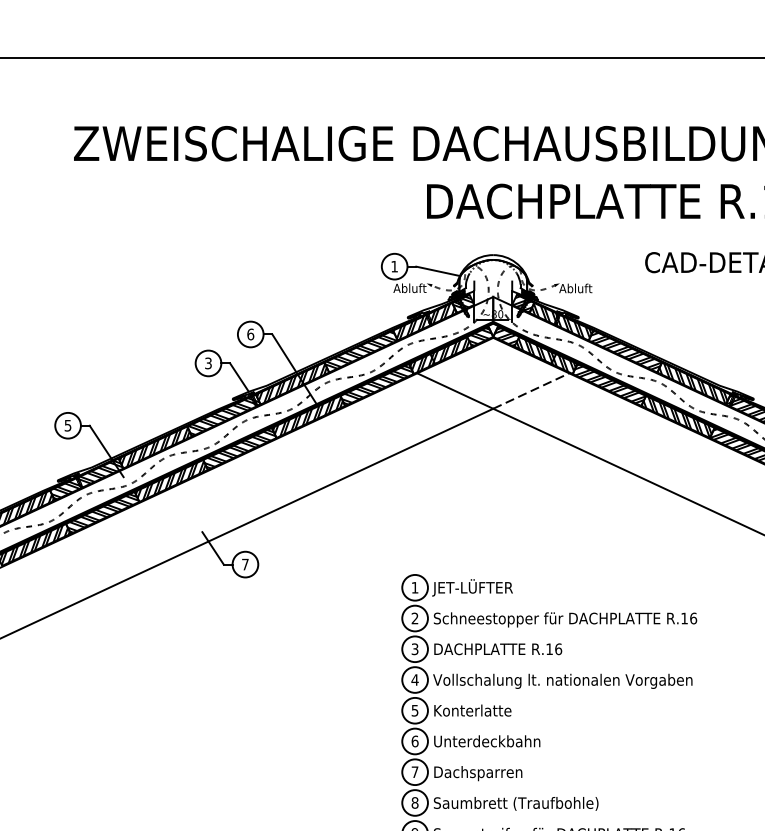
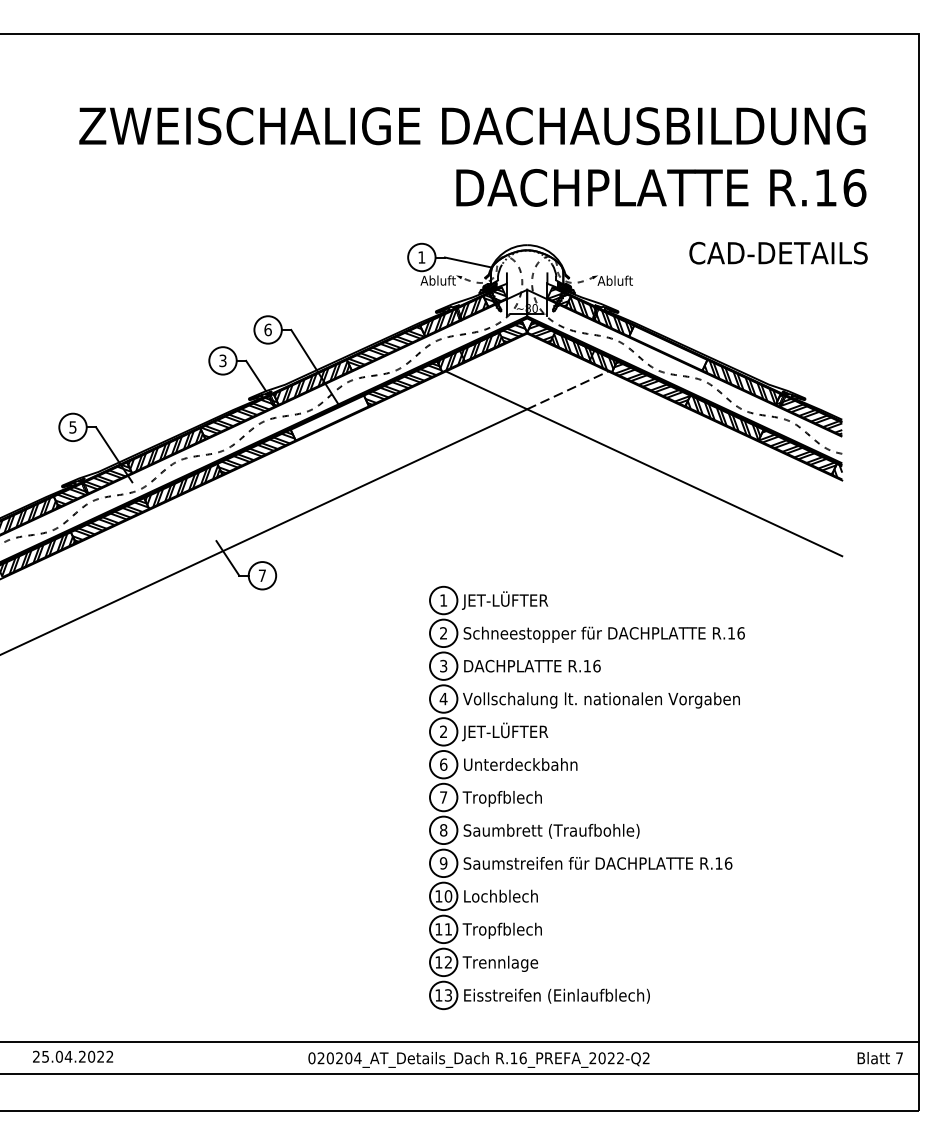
hatch: (626, 349) -> (669, 346), removed
hatch: (308, 416) -> (329, 417), removed
text: (414, 710) -> (443, 731), 5 -> 2
text: (472, 710) -> (505, 731), Konterlatte -> JET-LÜFTER
text: (477, 773) -> (510, 798), Dachsparren -> Tropfblech

